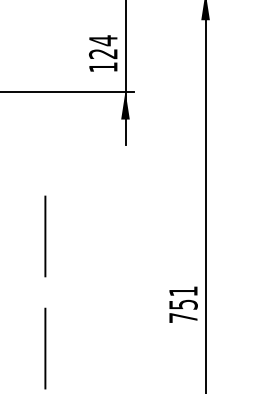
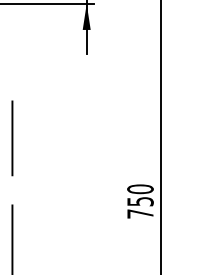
text: (183, 291) -> (140, 189), 751 -> 750

